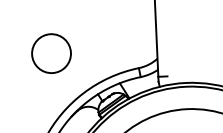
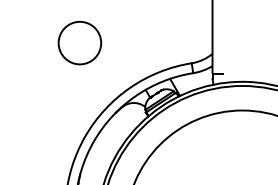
circle: (51, 53) -> (79, 42), moved

